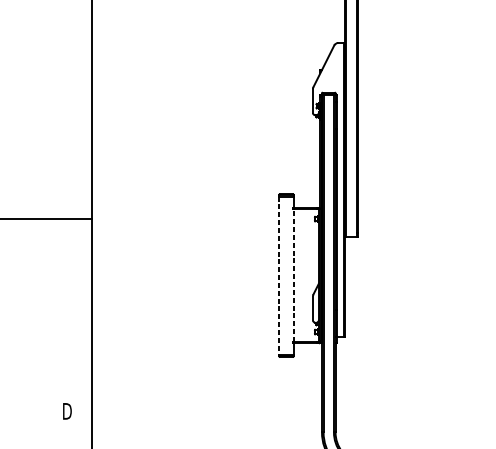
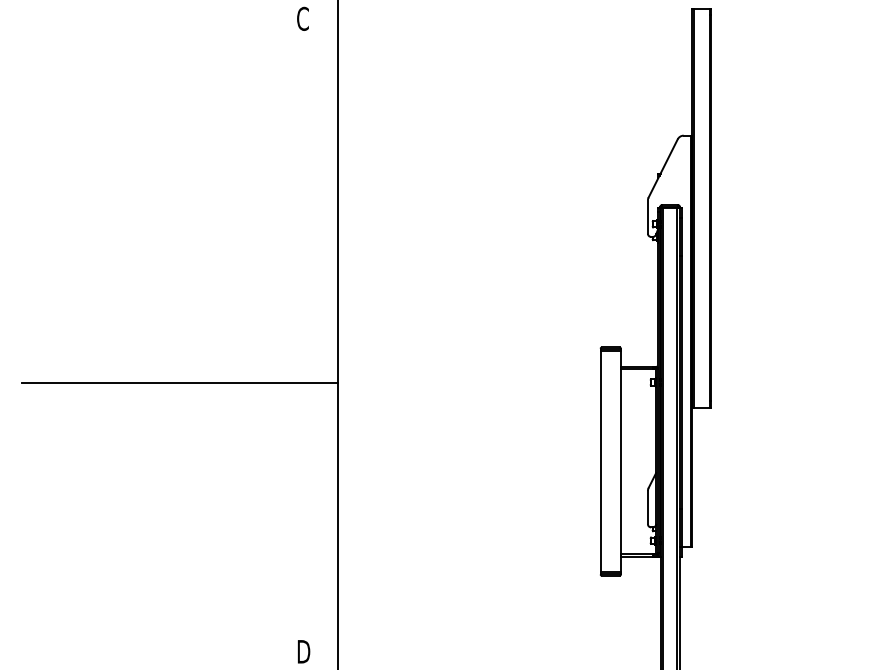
line: (279, 275) -> (600, 461), dashed -> solid
line: (293, 275) -> (620, 461), dashed -> solid

